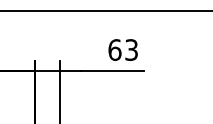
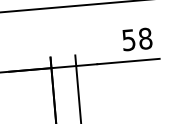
text: (123, 49) -> (137, 38), 63 -> 58

